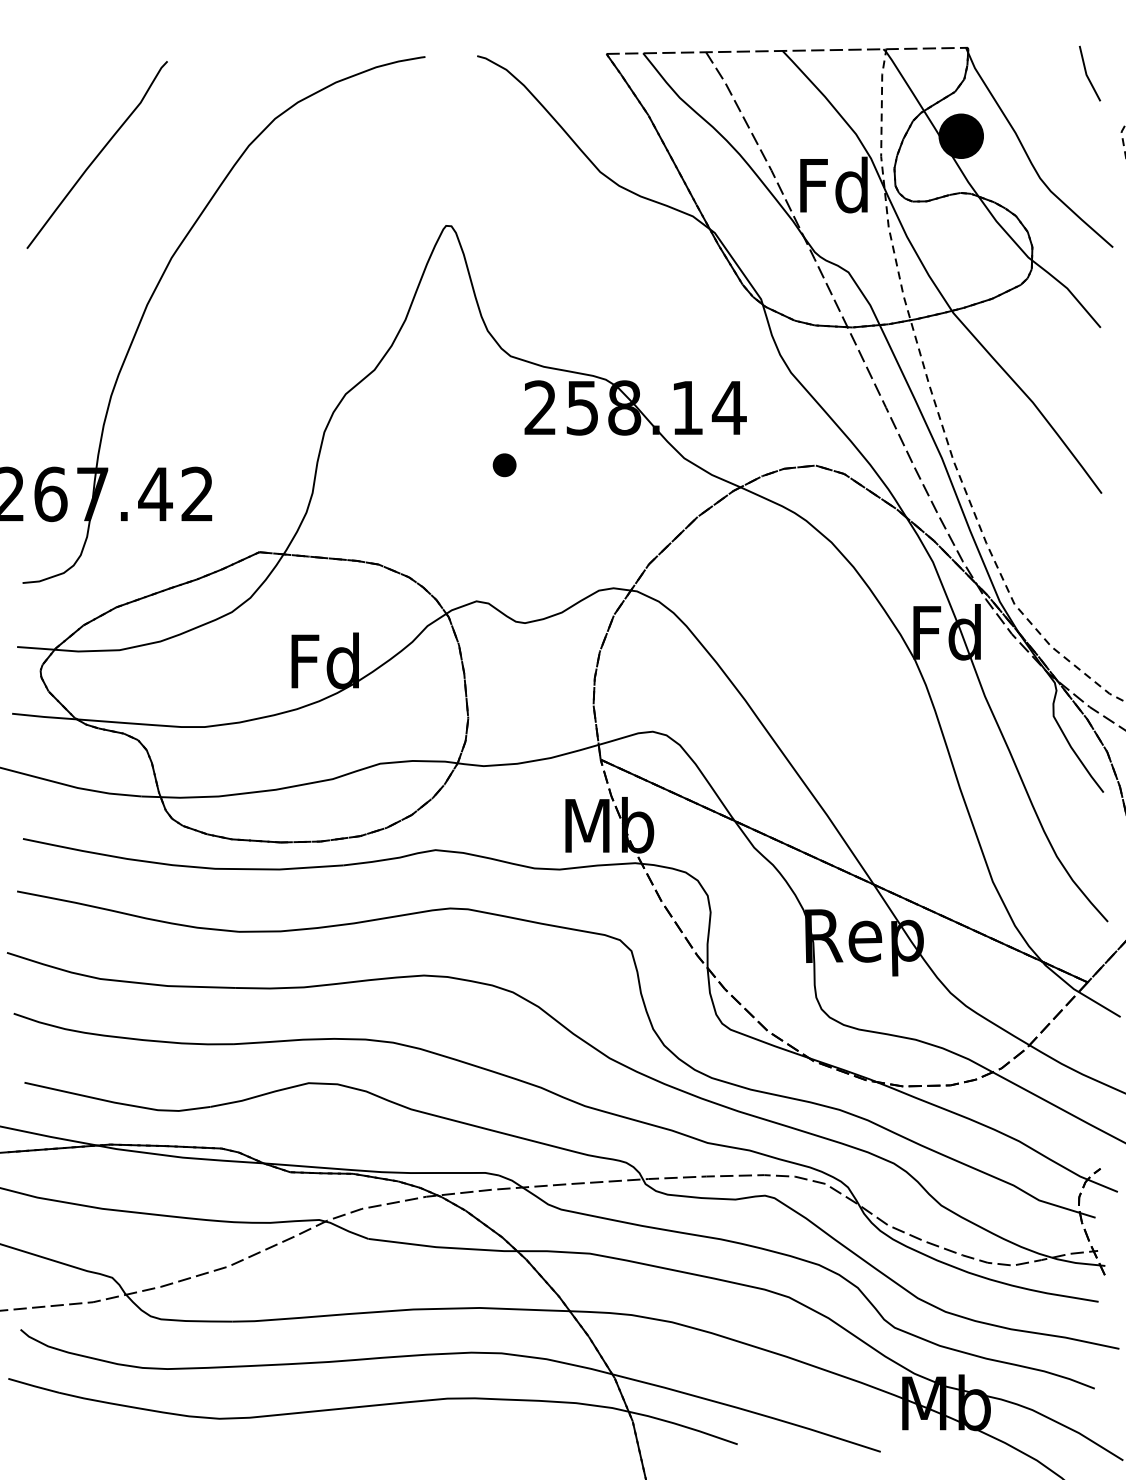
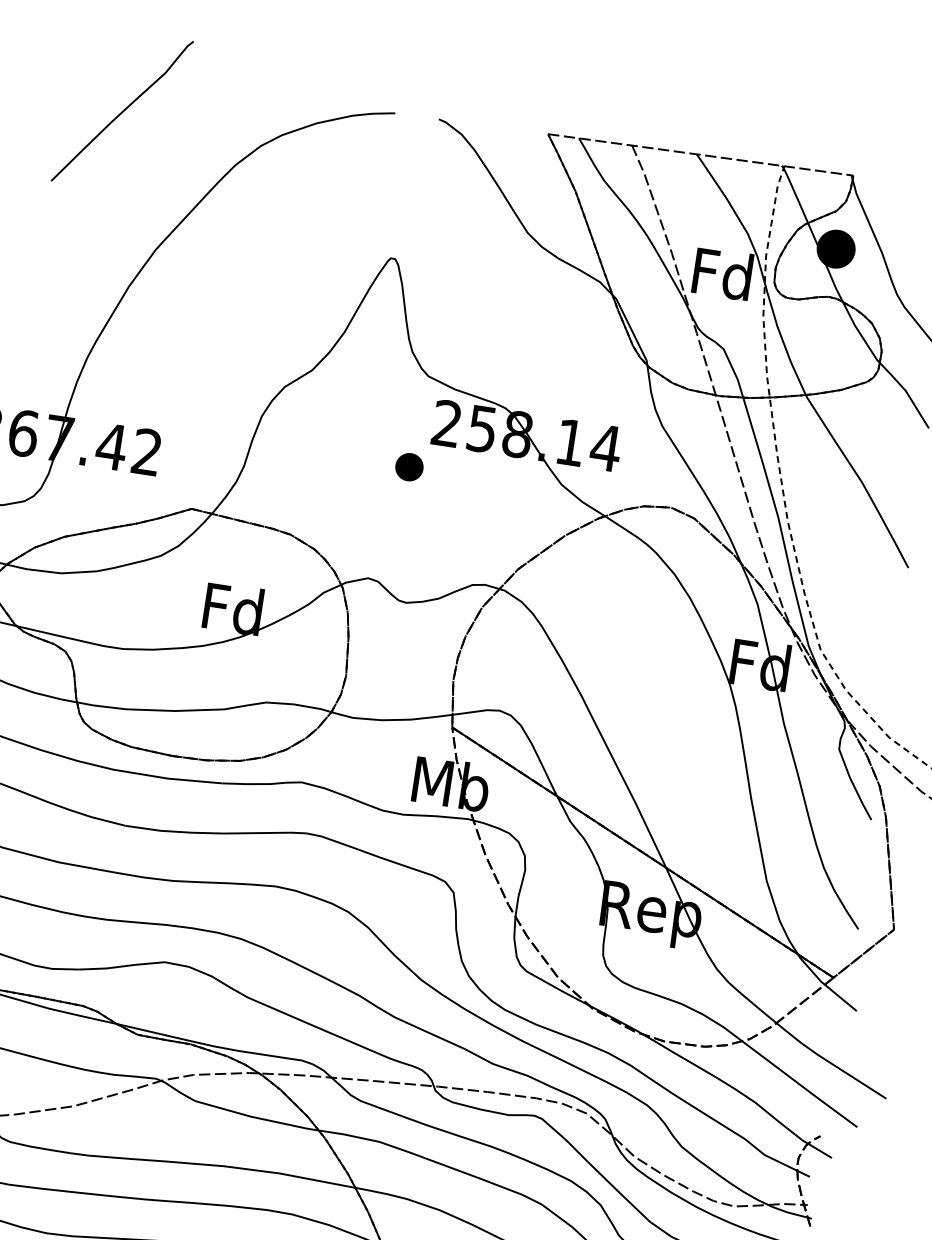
curve: (97, 154) -> (122, 110), moved
part: (504, 465) -> (409, 467), size x1.4

